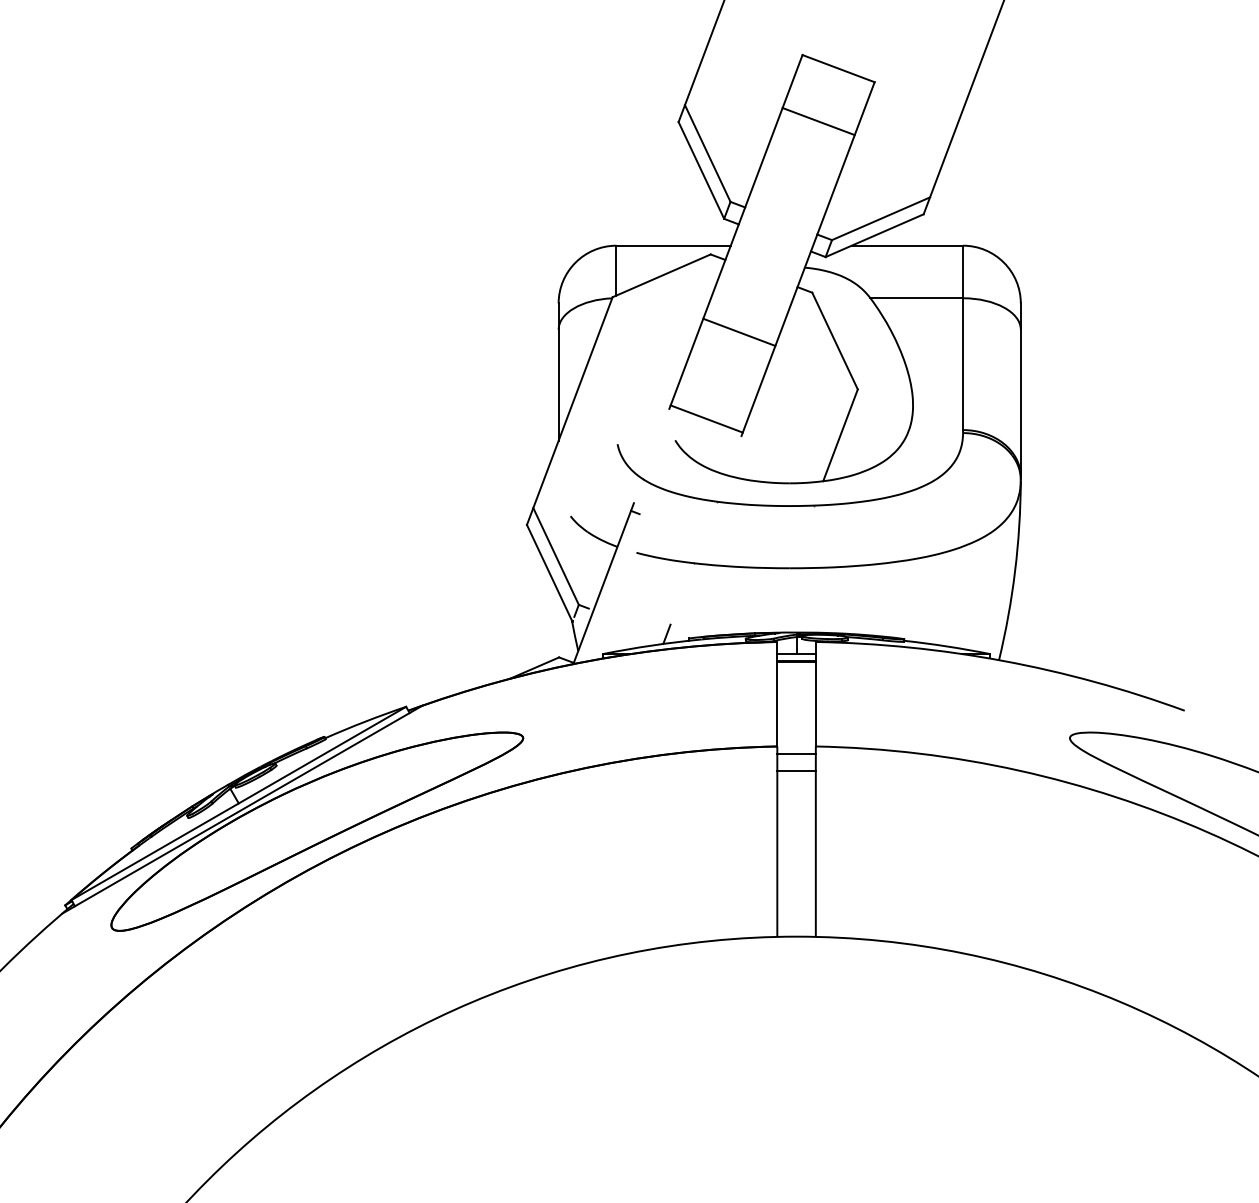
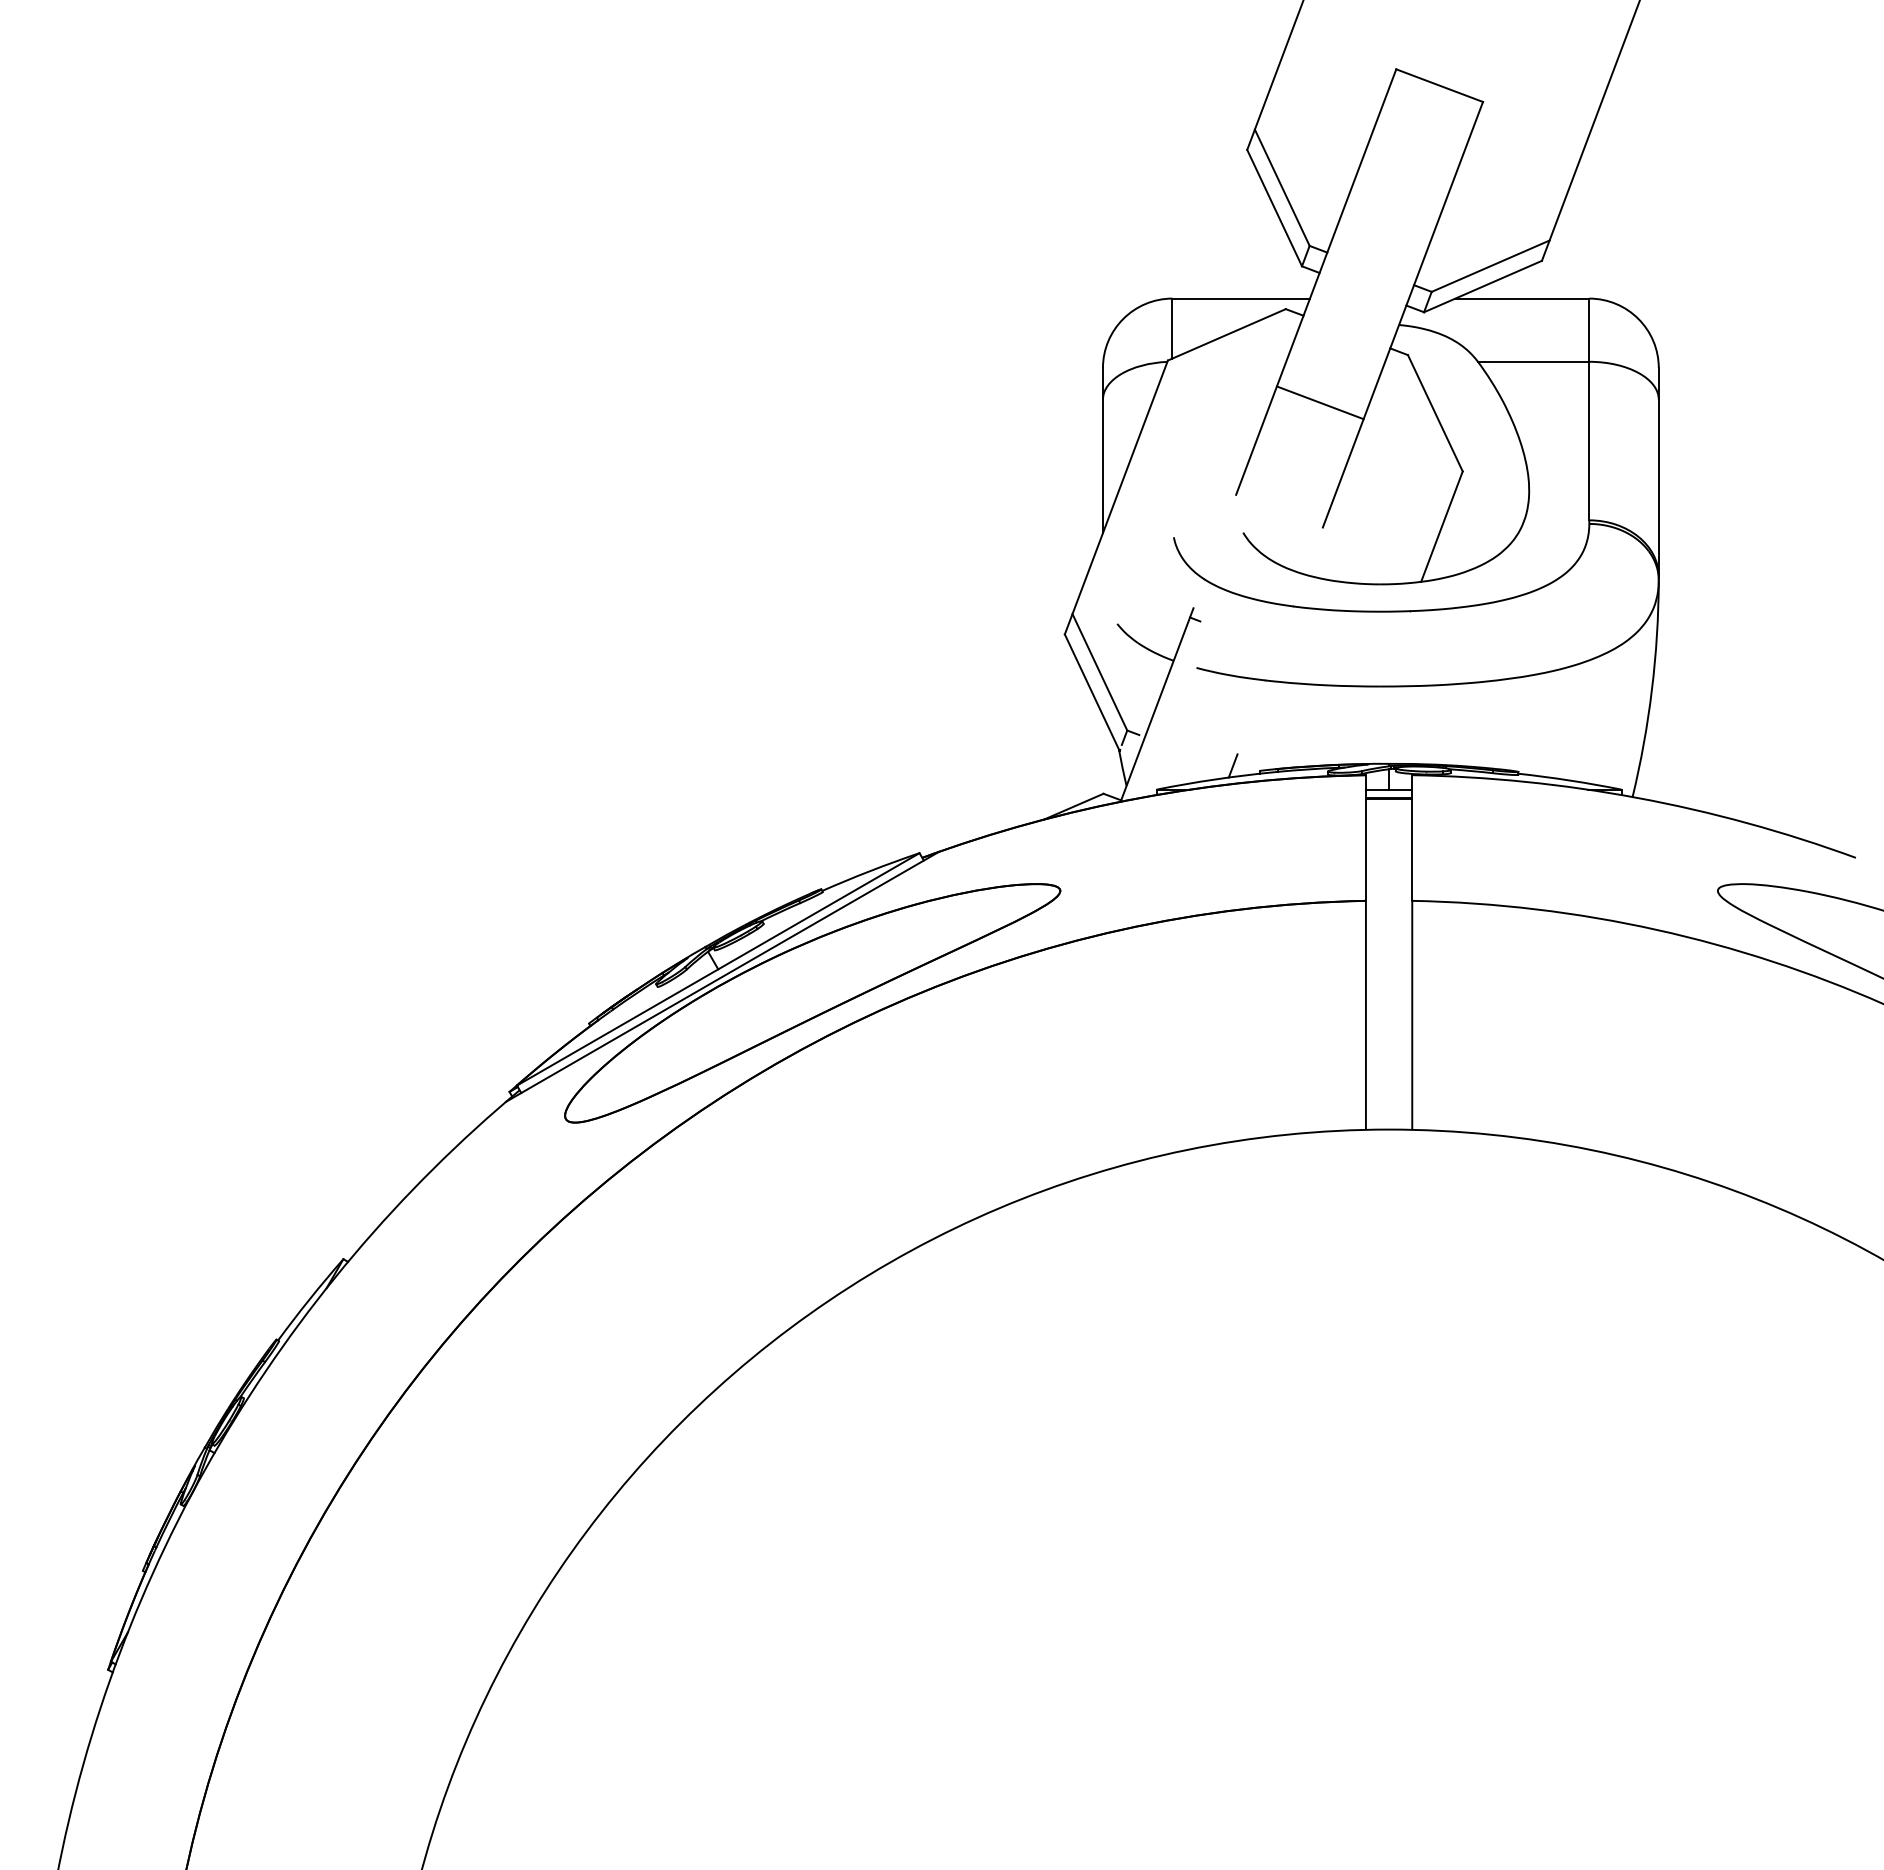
line: (818, 121) -> (1415, 149), removed
line: (706, 418) -> (1280, 506), removed
line: (796, 754) -> (1388, 910), removed
line: (796, 771) -> (1388, 930), removed

